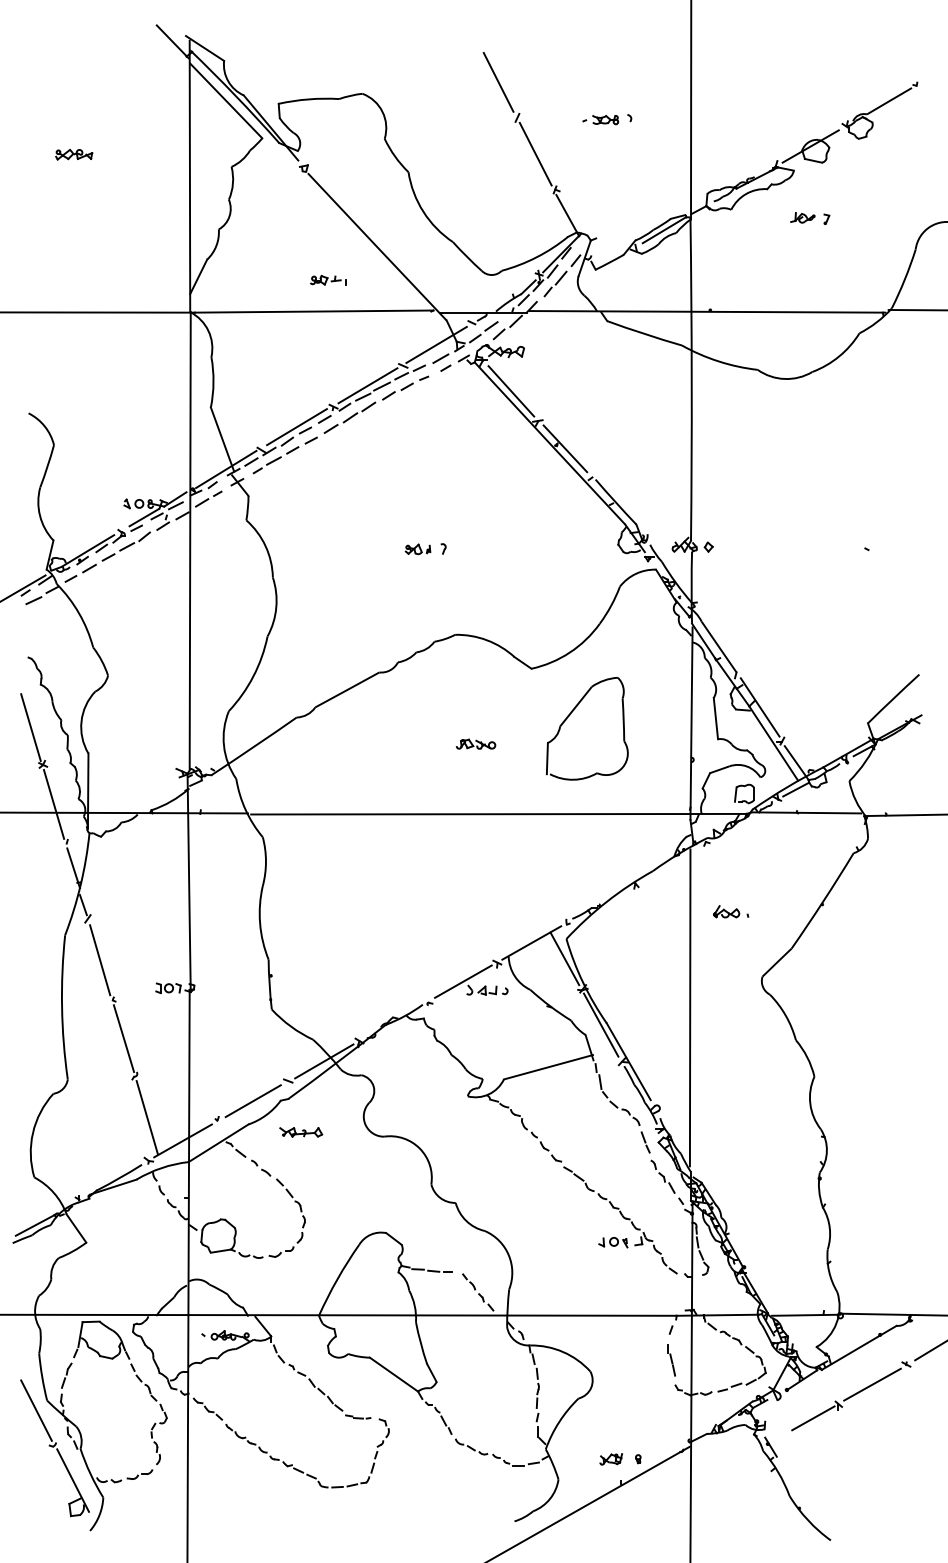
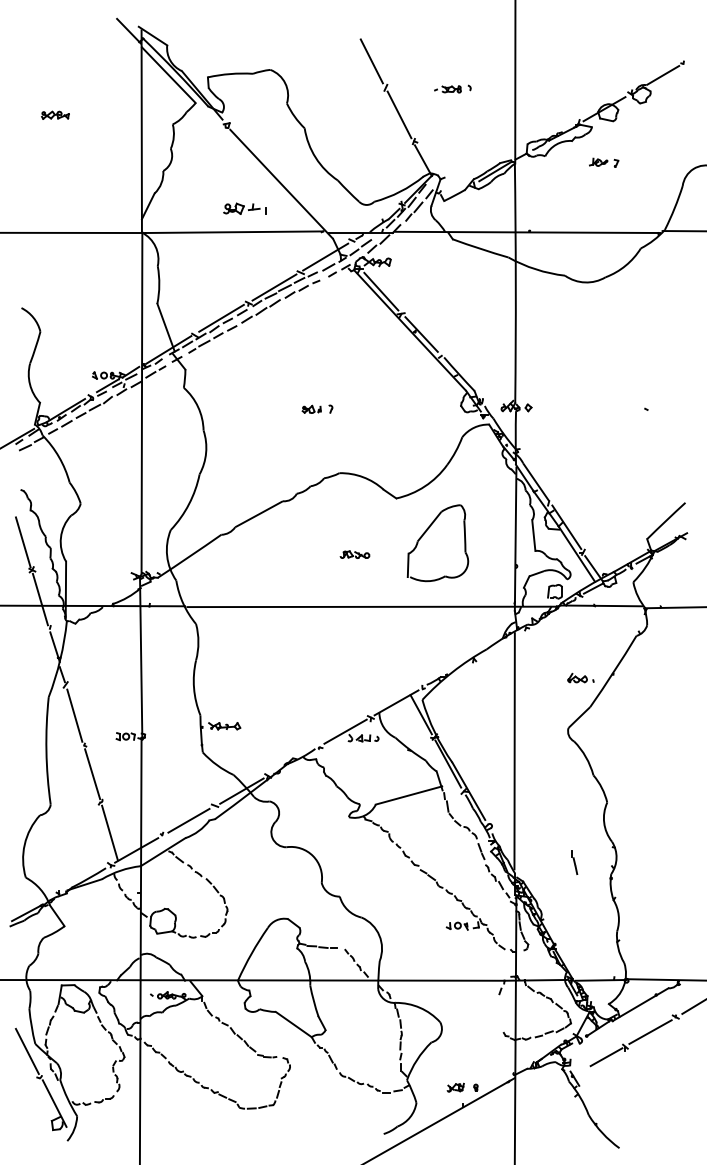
part: (328, 280) -> (245, 209), size x1.6
part: (731, 911) -> (581, 677), moved
part: (301, 1132) -> (224, 726), moved
part: (671, 1360) -> (574, 862), moved

